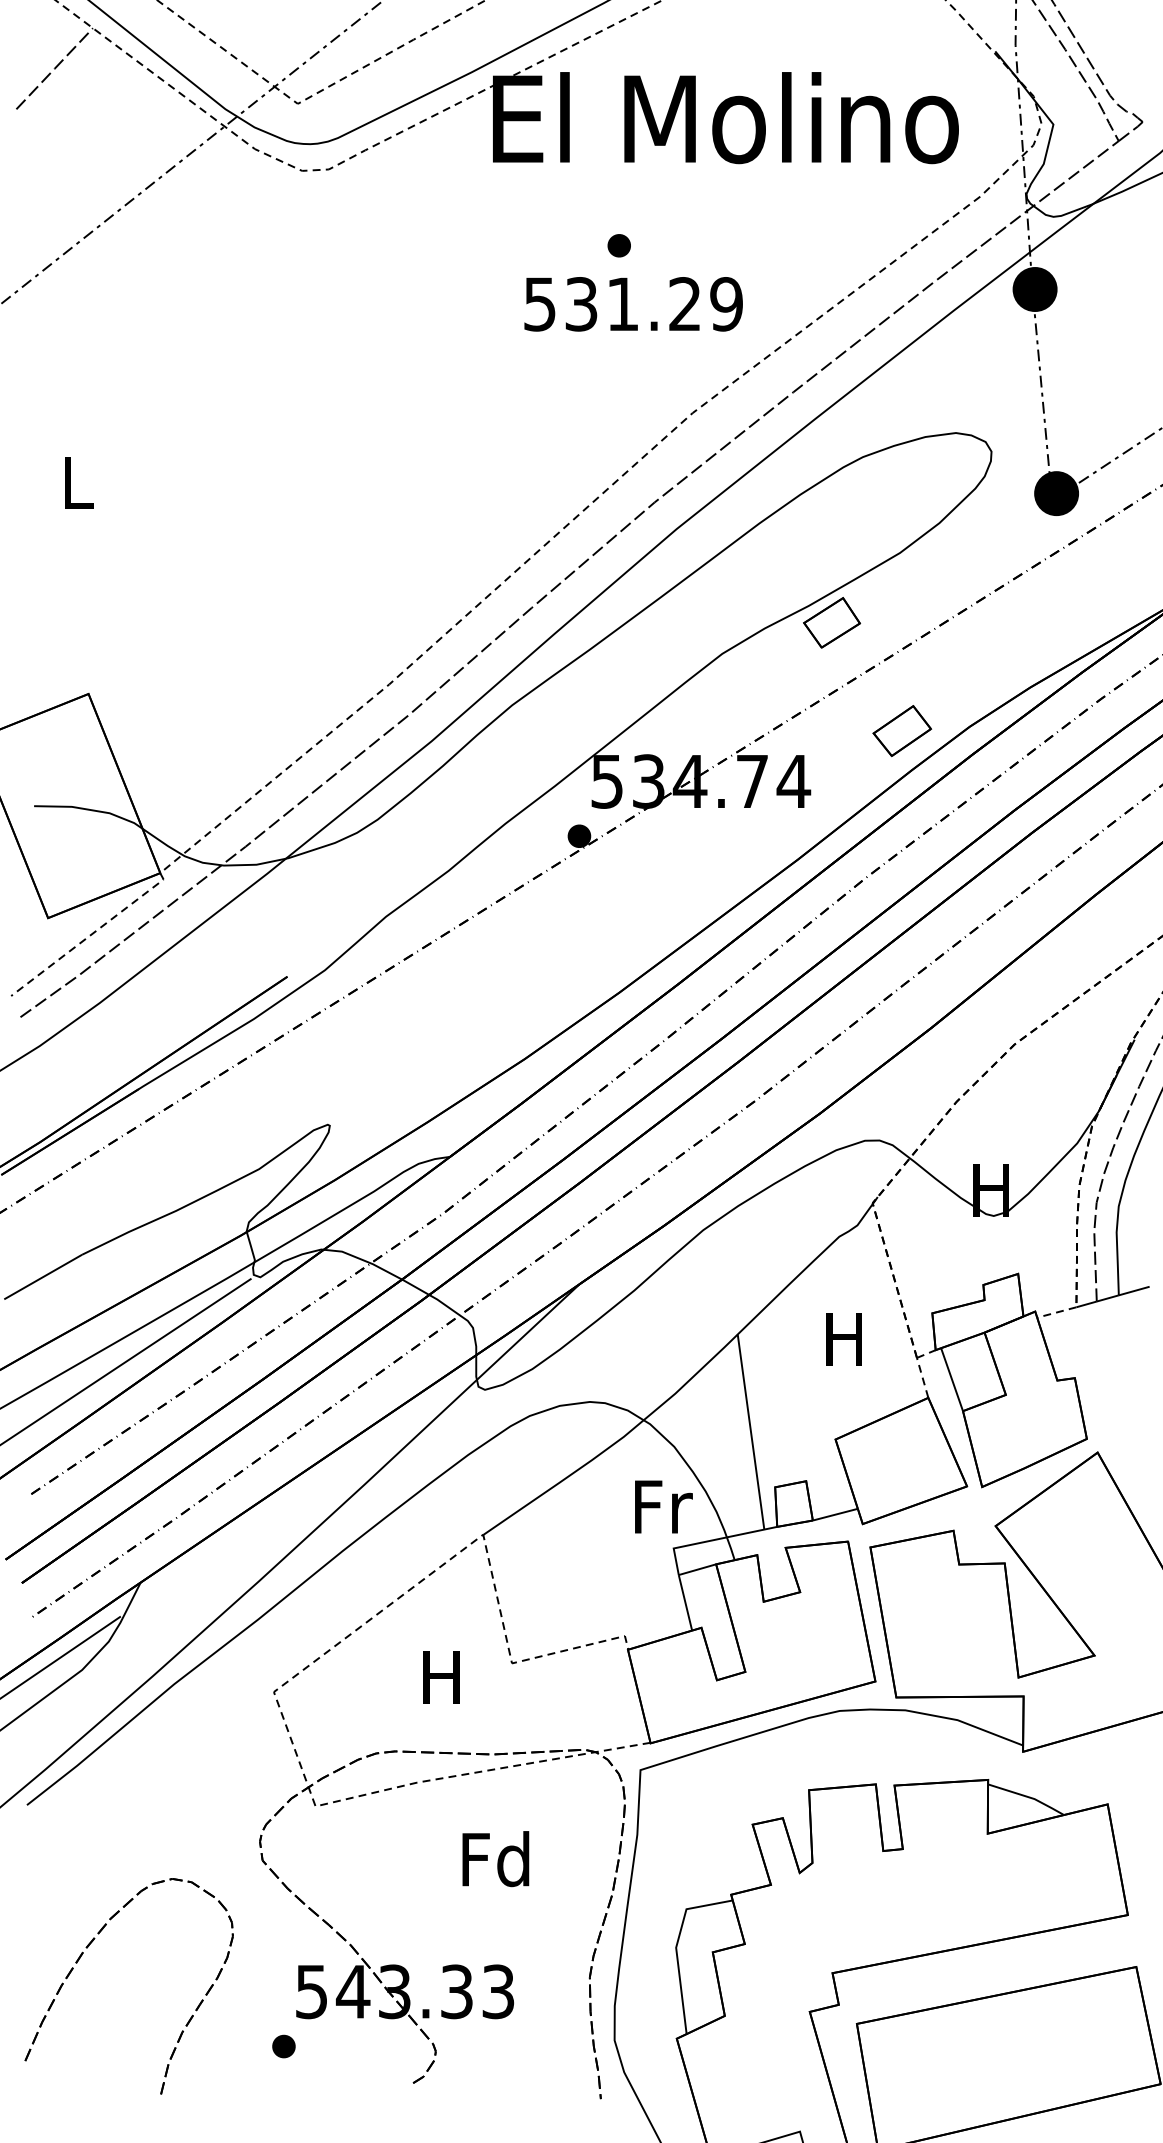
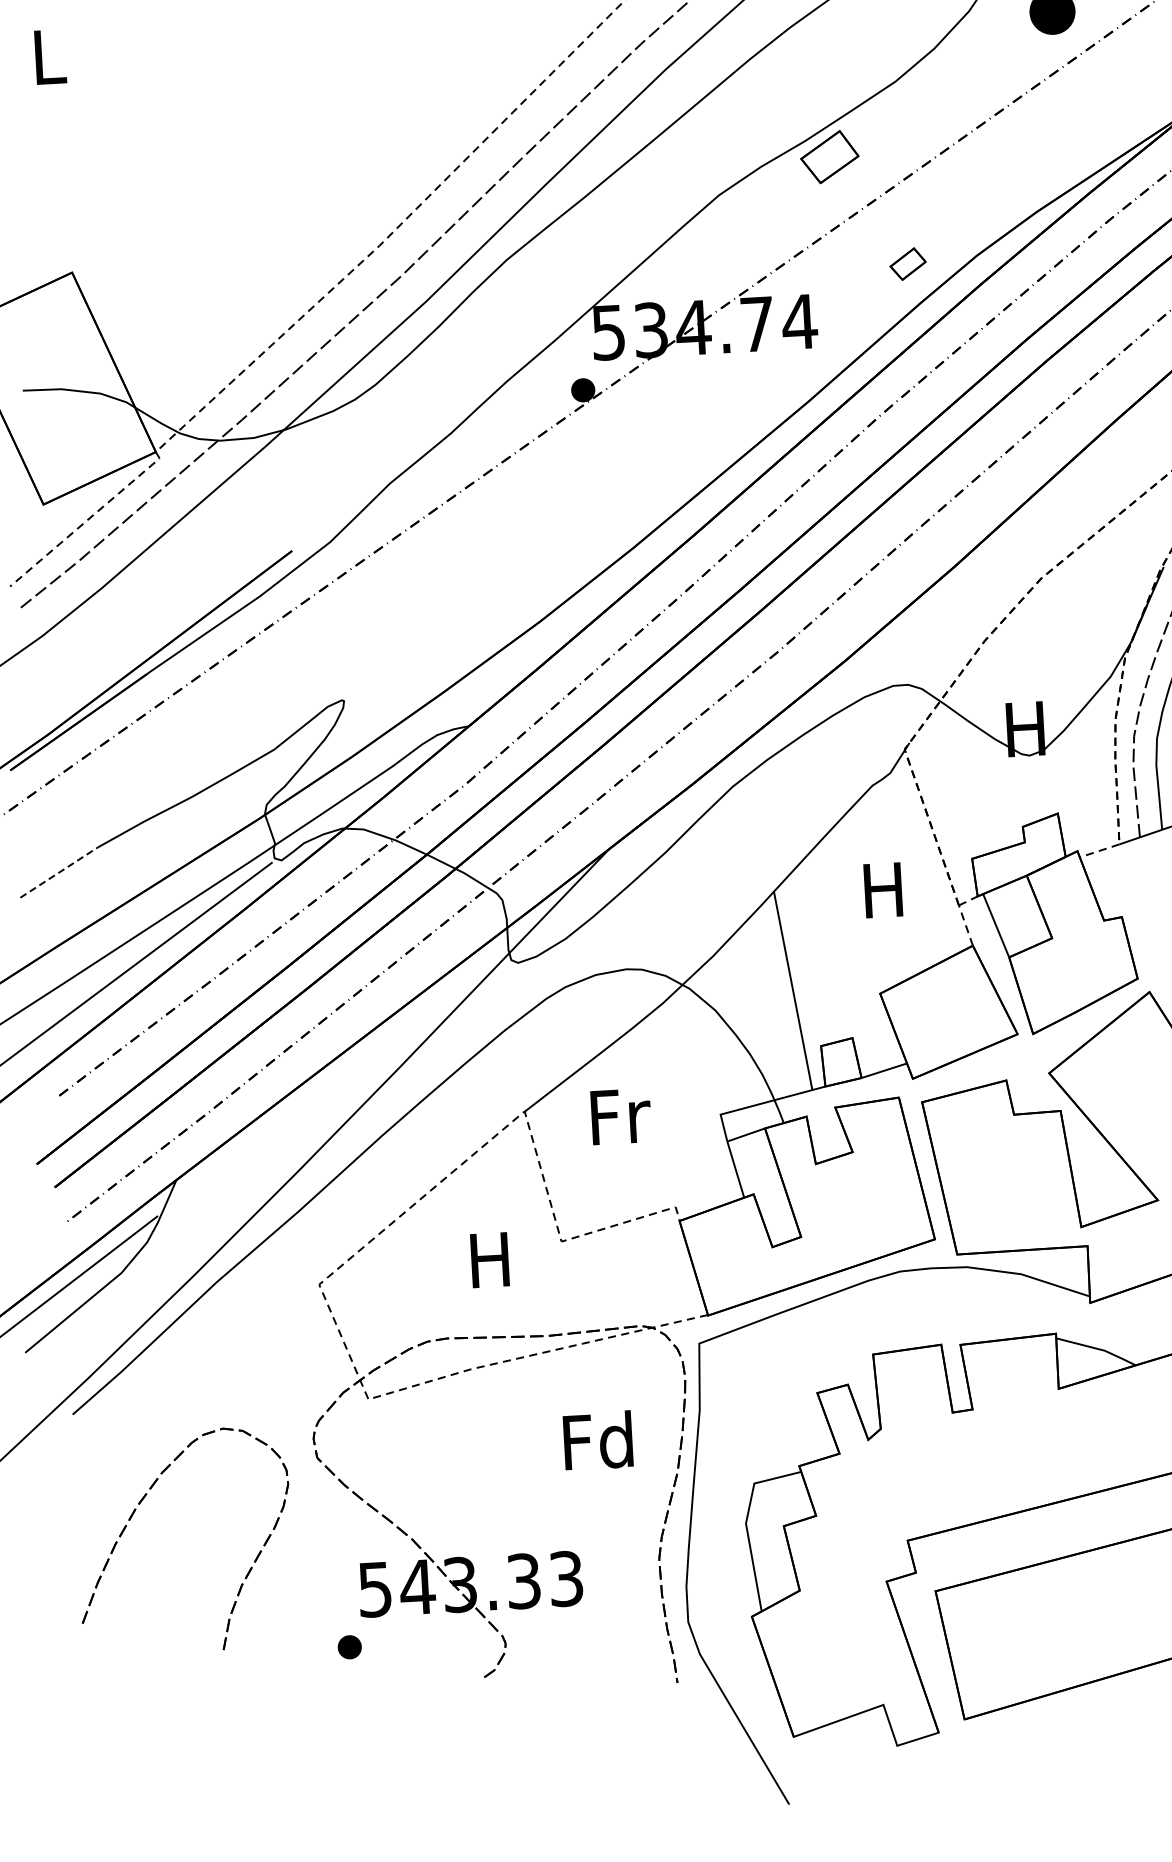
part: (902, 731) -> (908, 264), size x0.6
line: (43, 1277) -> (59, 873), solid -> dashed
text: (663, 1506) -> (620, 1116), moved
text: (495, 1859) -> (597, 1441), moved
part: (82, 1955) -> (135, 1512), moved

